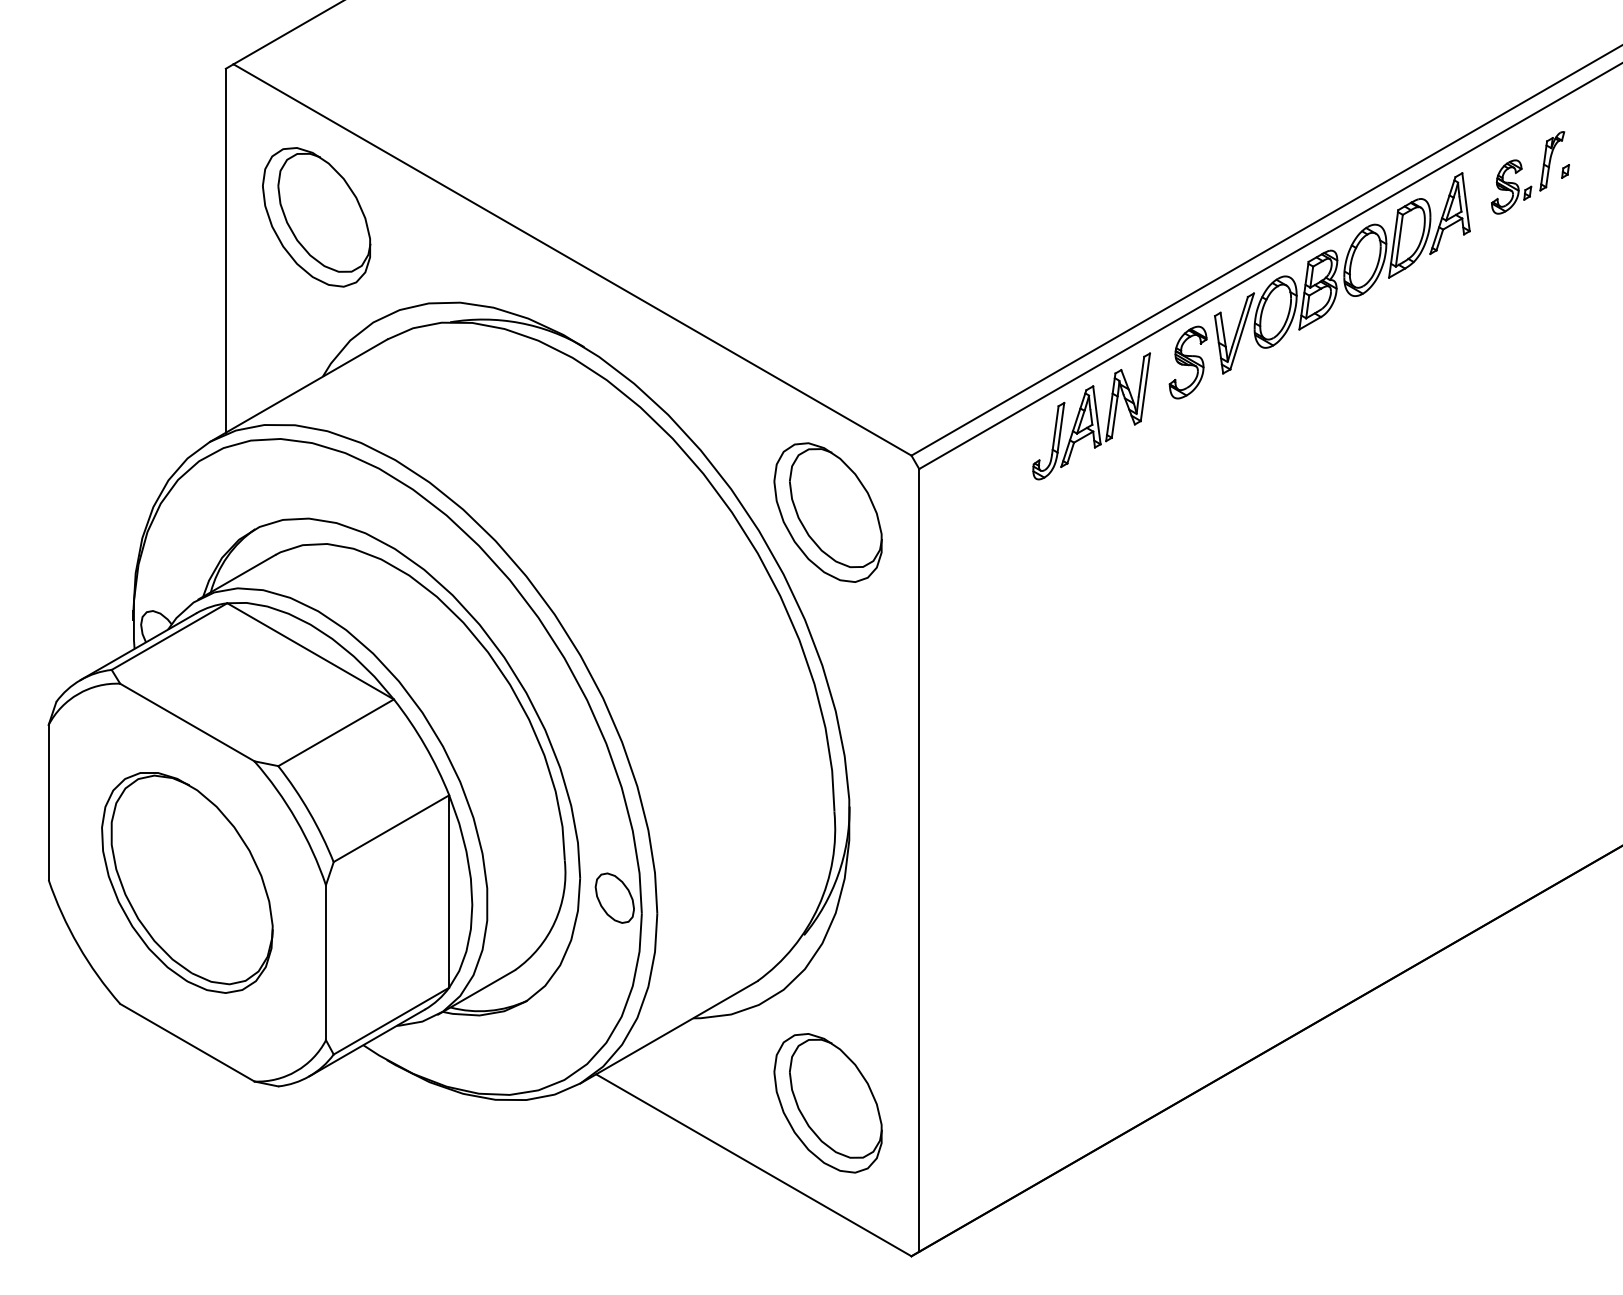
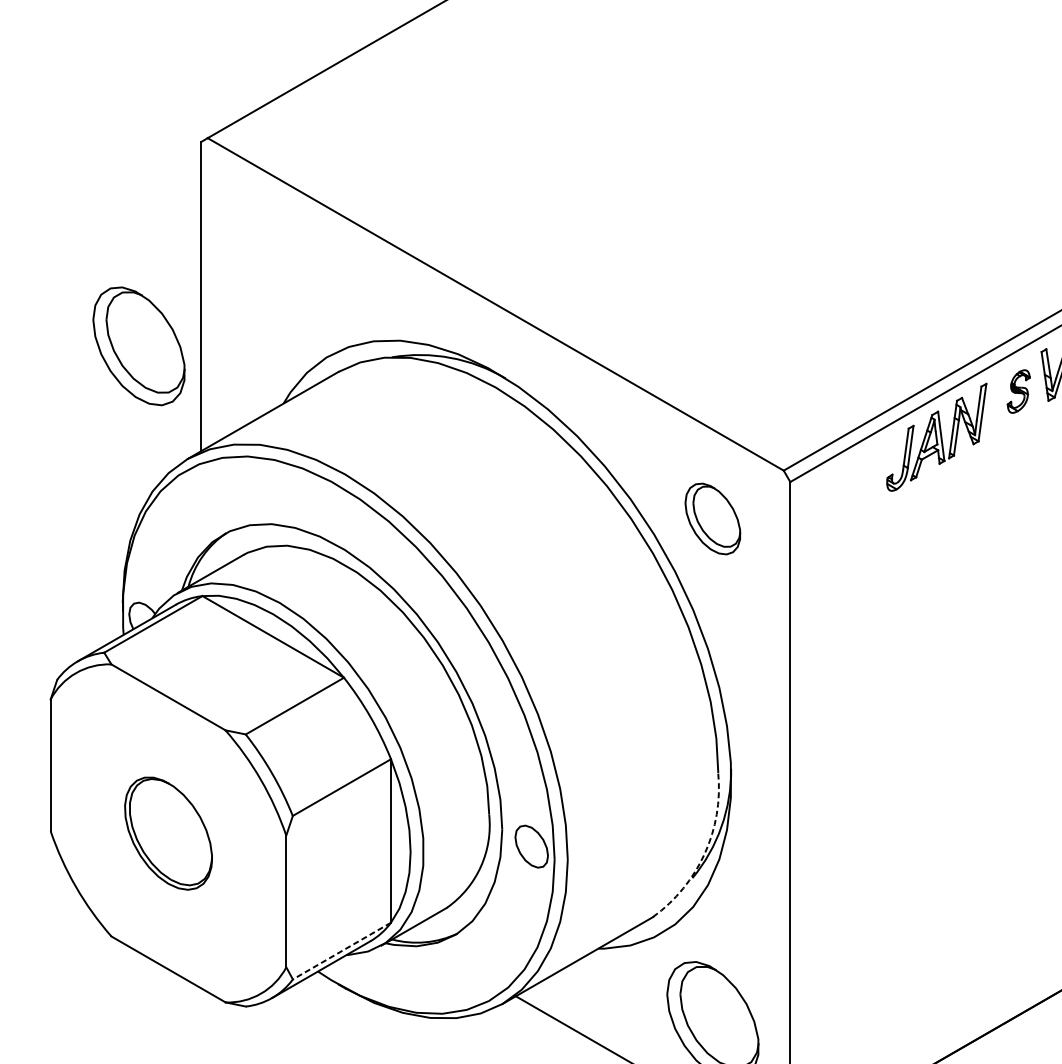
part: (316, 217) -> (138, 346), moved
part: (1187, 362) -> (1018, 391), size x0.7
part: (827, 512) -> (712, 518), size x0.6
part: (187, 882) -> (168, 833), size x0.6
arc: (818, 906) -> (704, 853), solid -> dashed
line: (391, 1021) -> (341, 951), solid -> dashed

